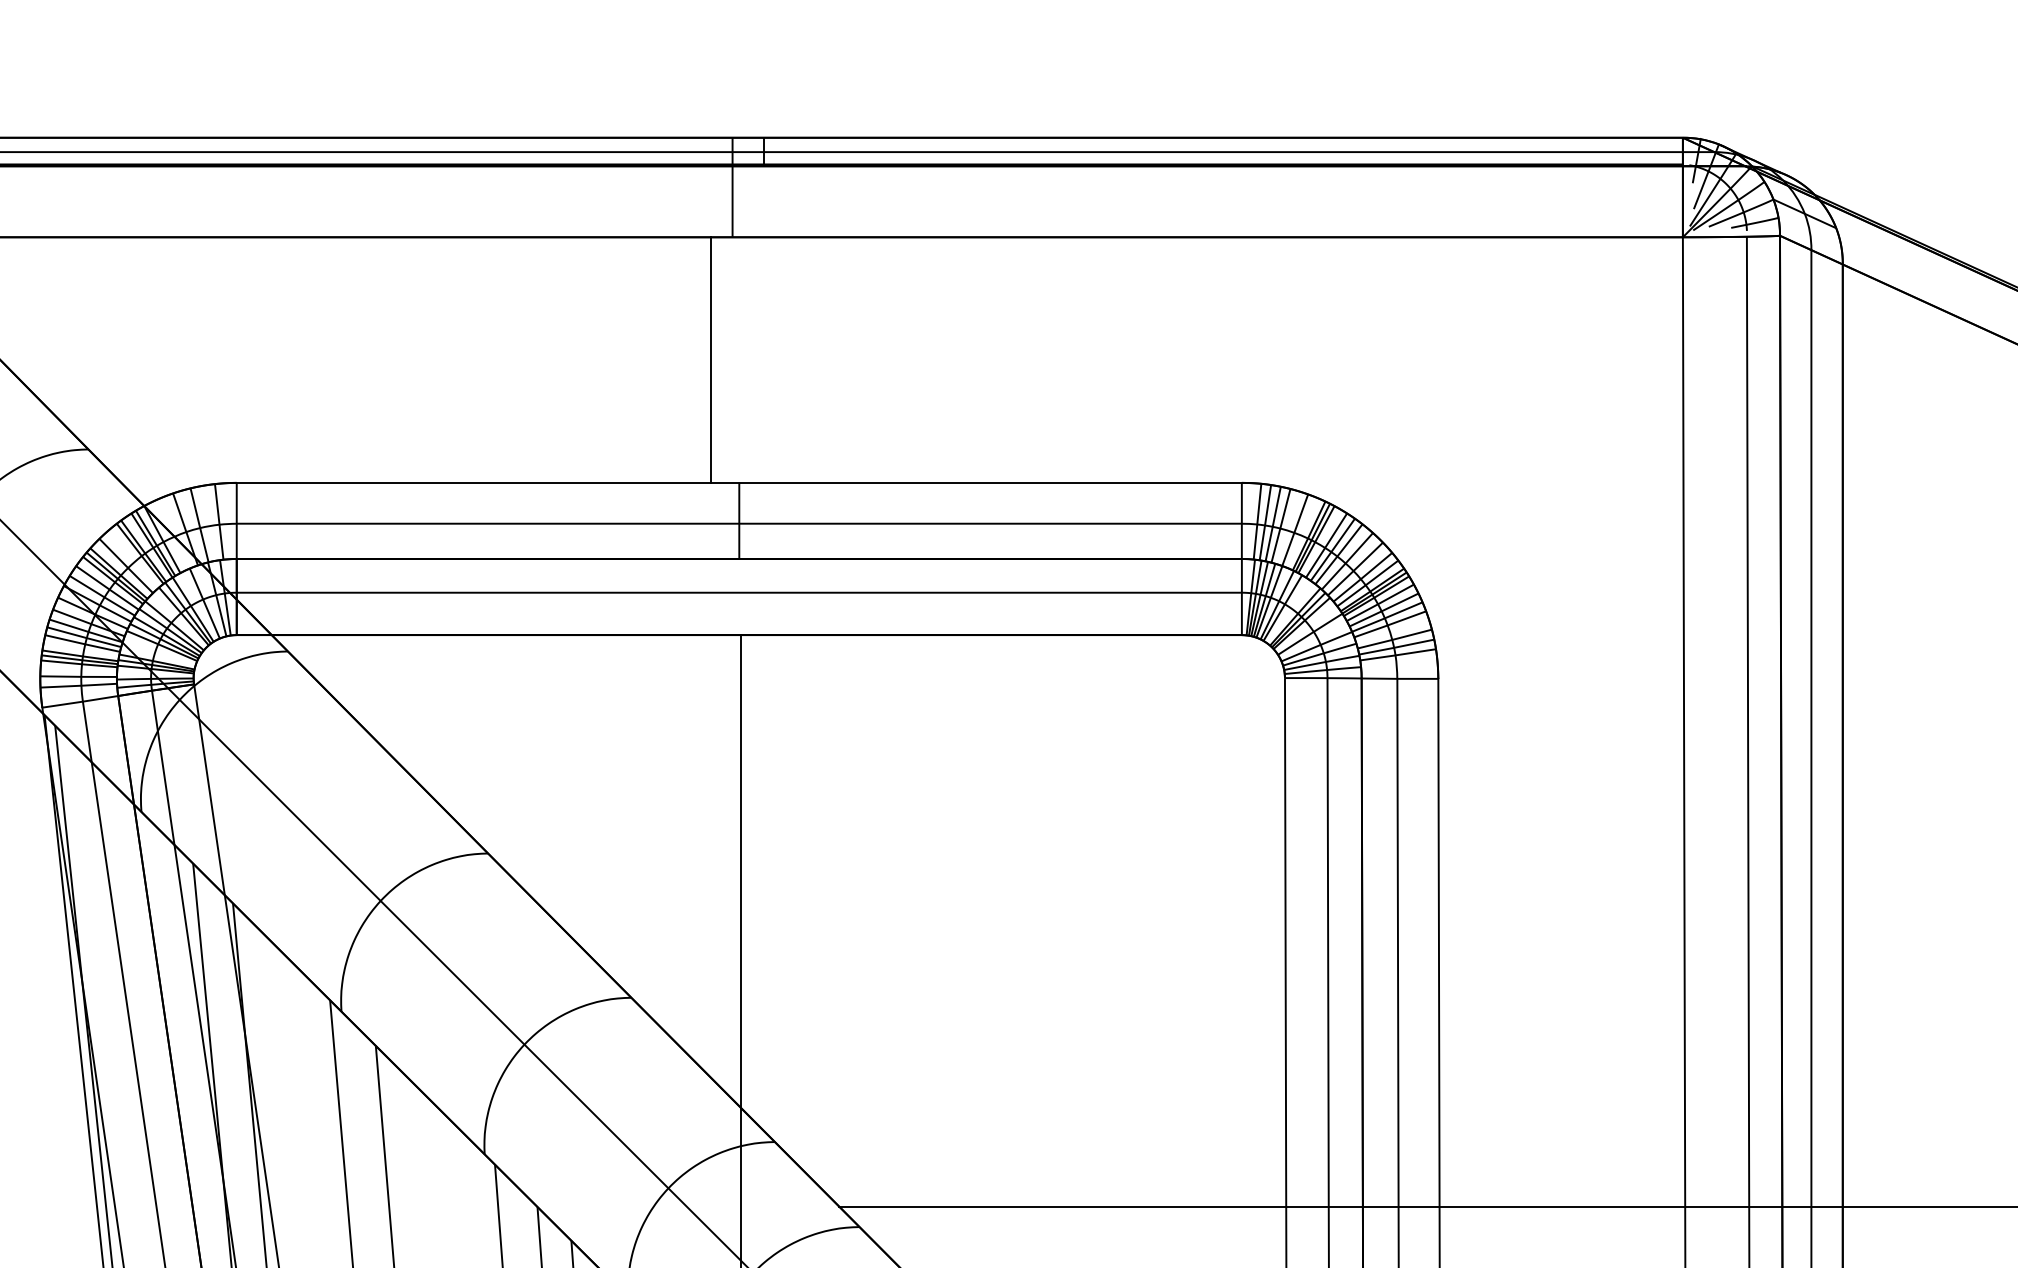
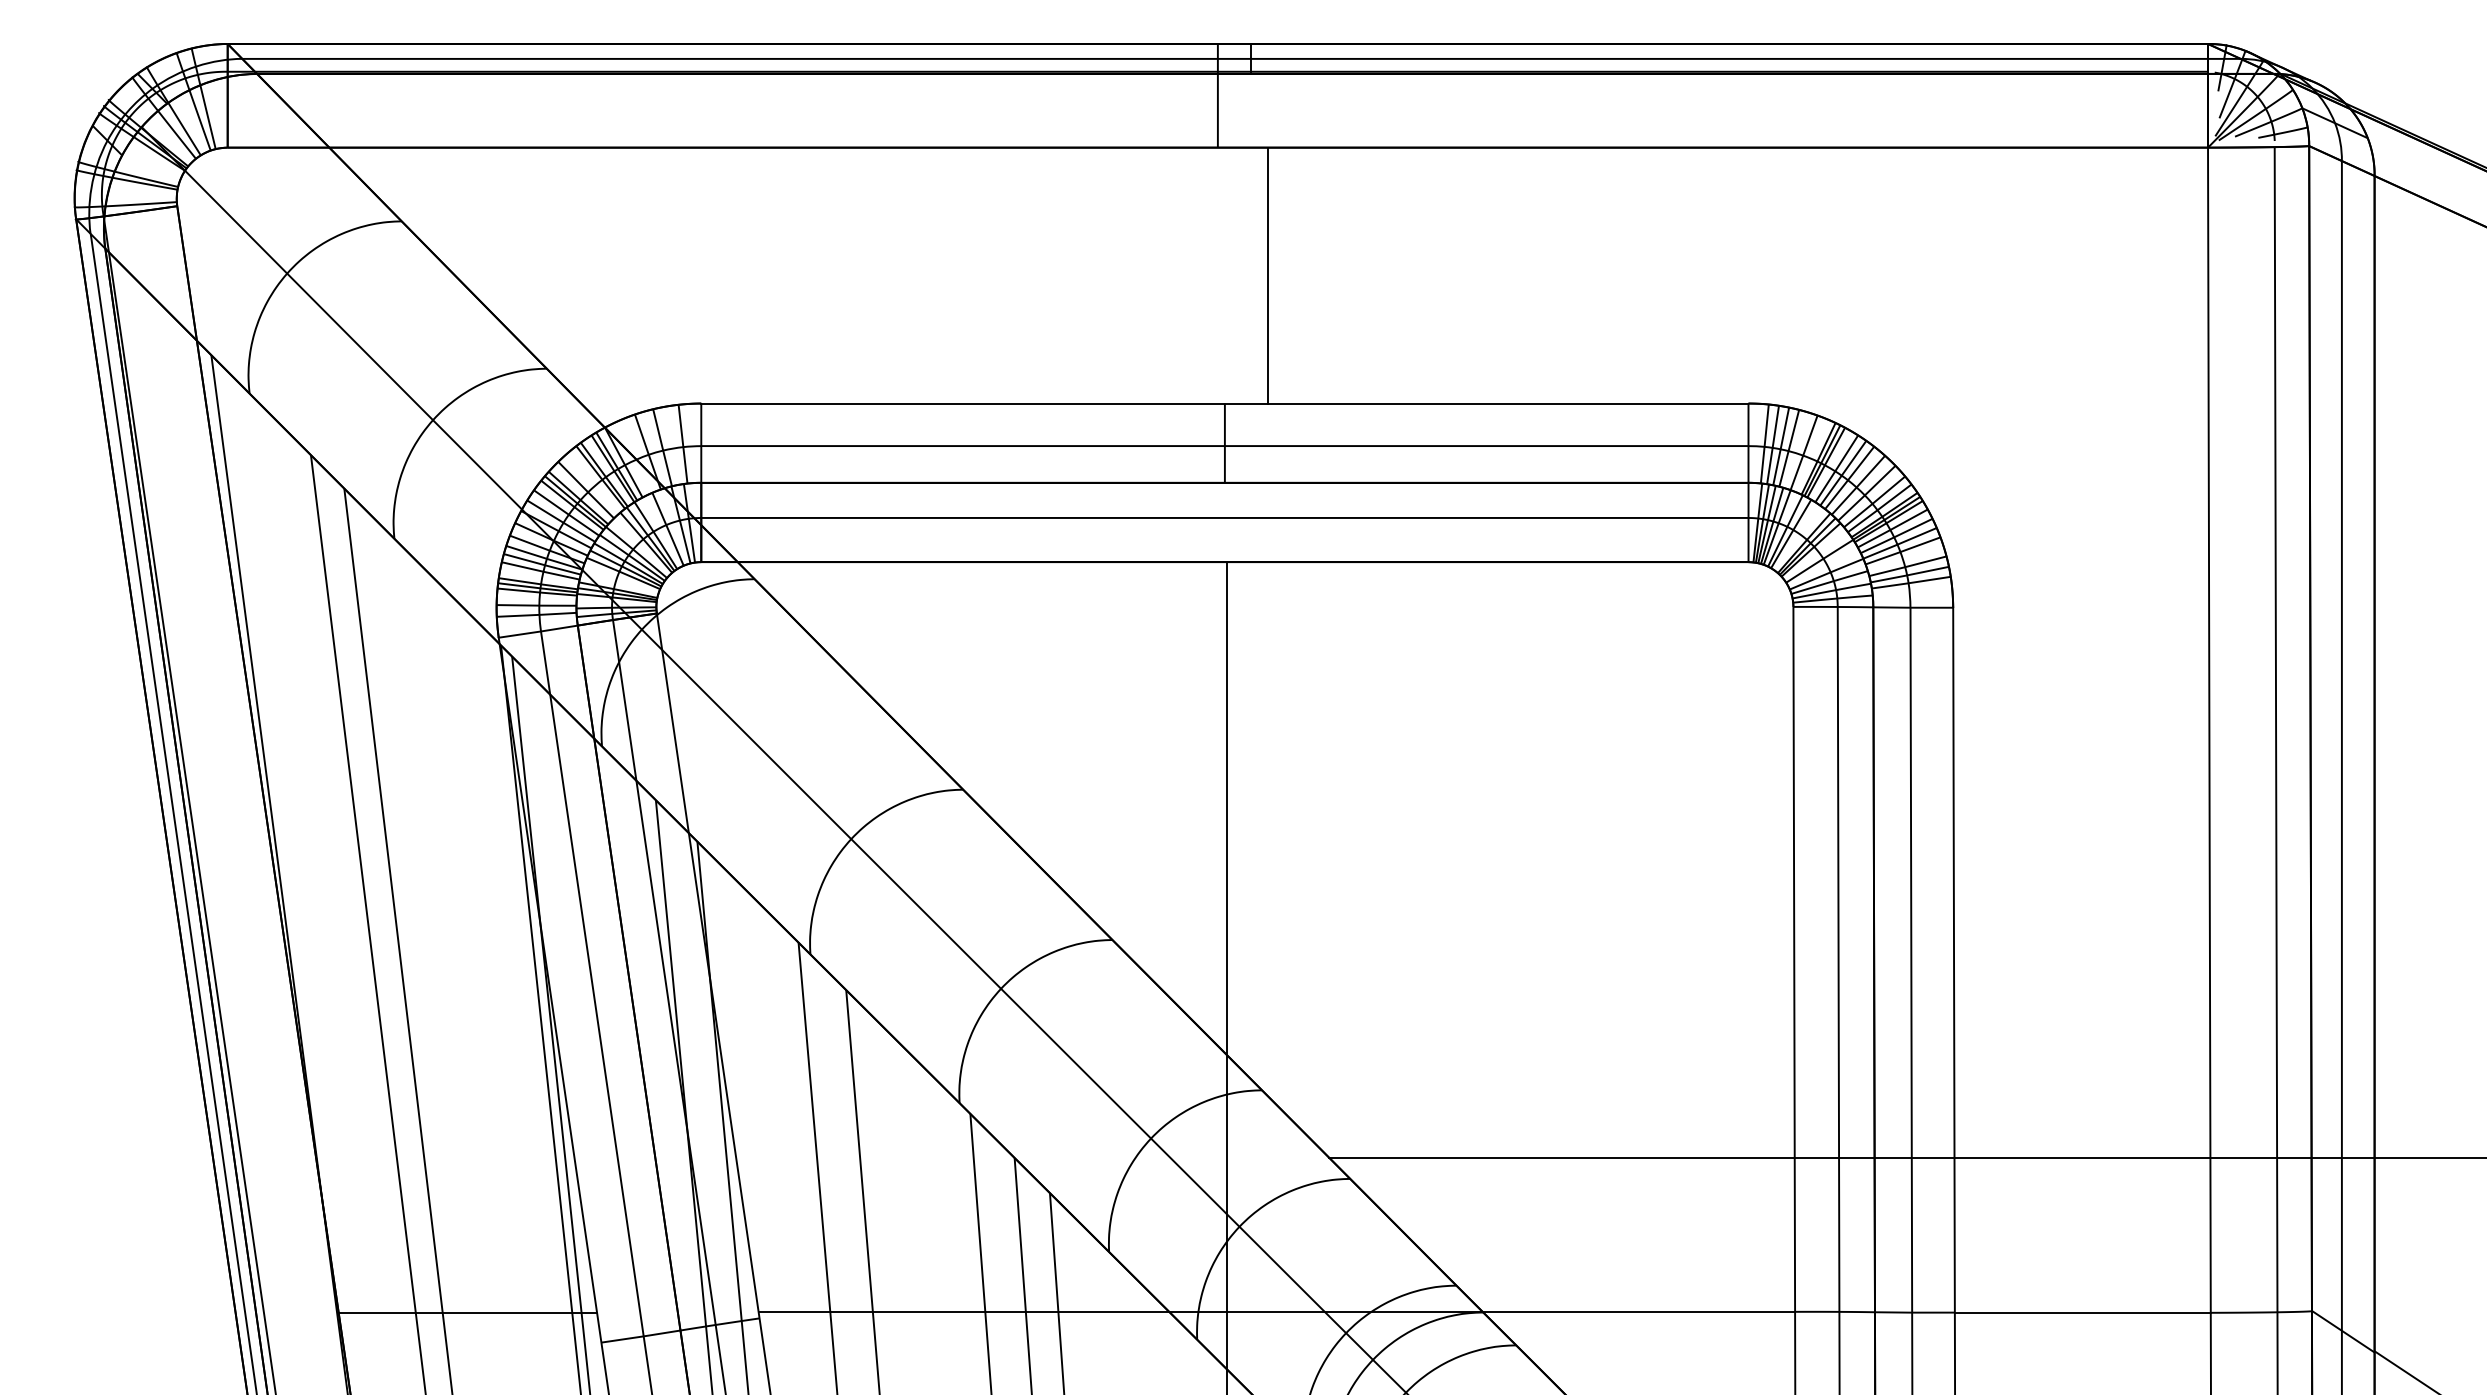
line: (711, 359) -> (1268, 275), moved

